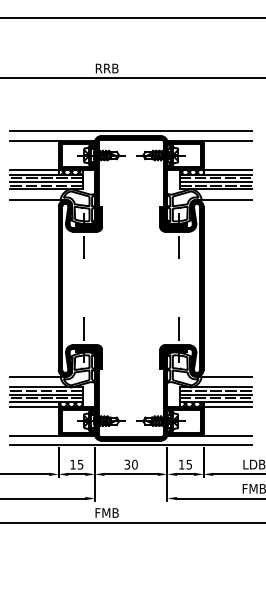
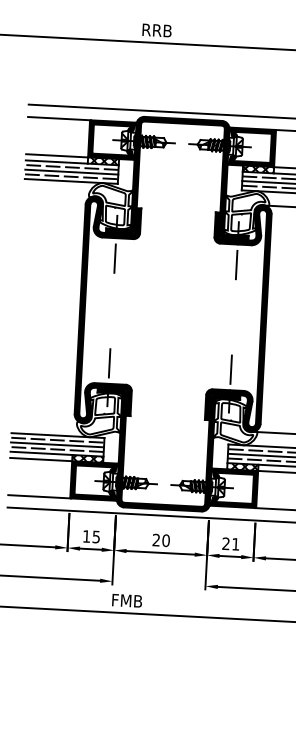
line: (37, 200) -> (58, 195), removed
line: (37, 376) -> (47, 420), removed
text: (127, 464) -> (156, 539), 30 -> 20
text: (184, 464) -> (229, 543), 15 -> 21

